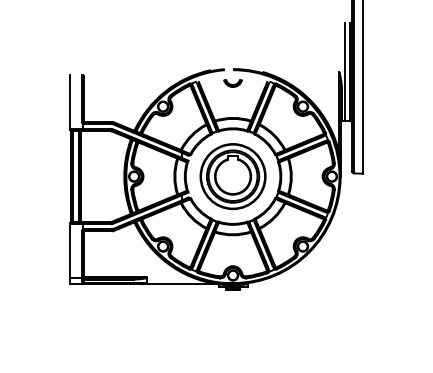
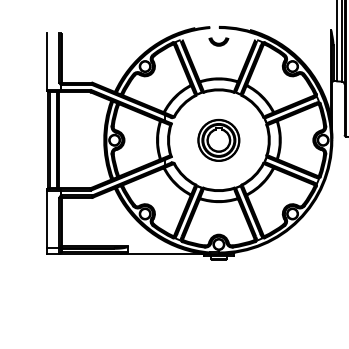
part: (232, 176) -> (218, 140), size x0.6

